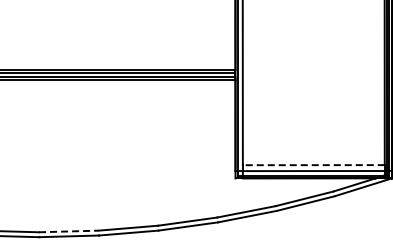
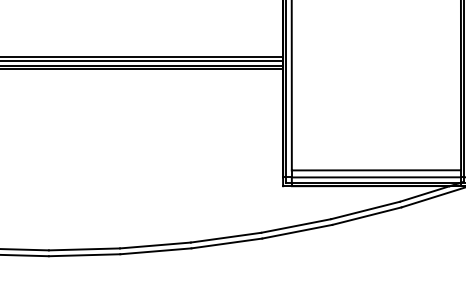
line: (313, 165) -> (376, 170), dashed -> solid
line: (68, 231) -> (83, 249), dashed -> solid

